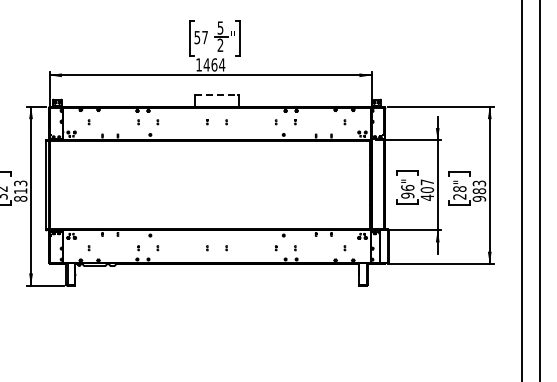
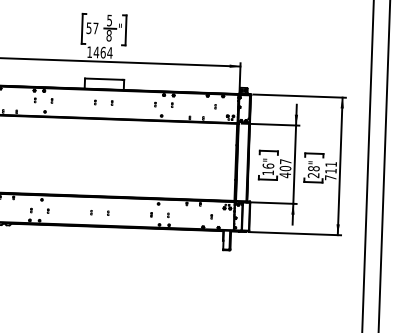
text: (220, 45) -> (109, 35), 2 -> 8
line: (216, 95) -> (104, 79), dashed -> solid
text: (479, 190) -> (331, 170), 983 -> 711
text: (407, 195) -> (267, 172), 96" -> 16"

